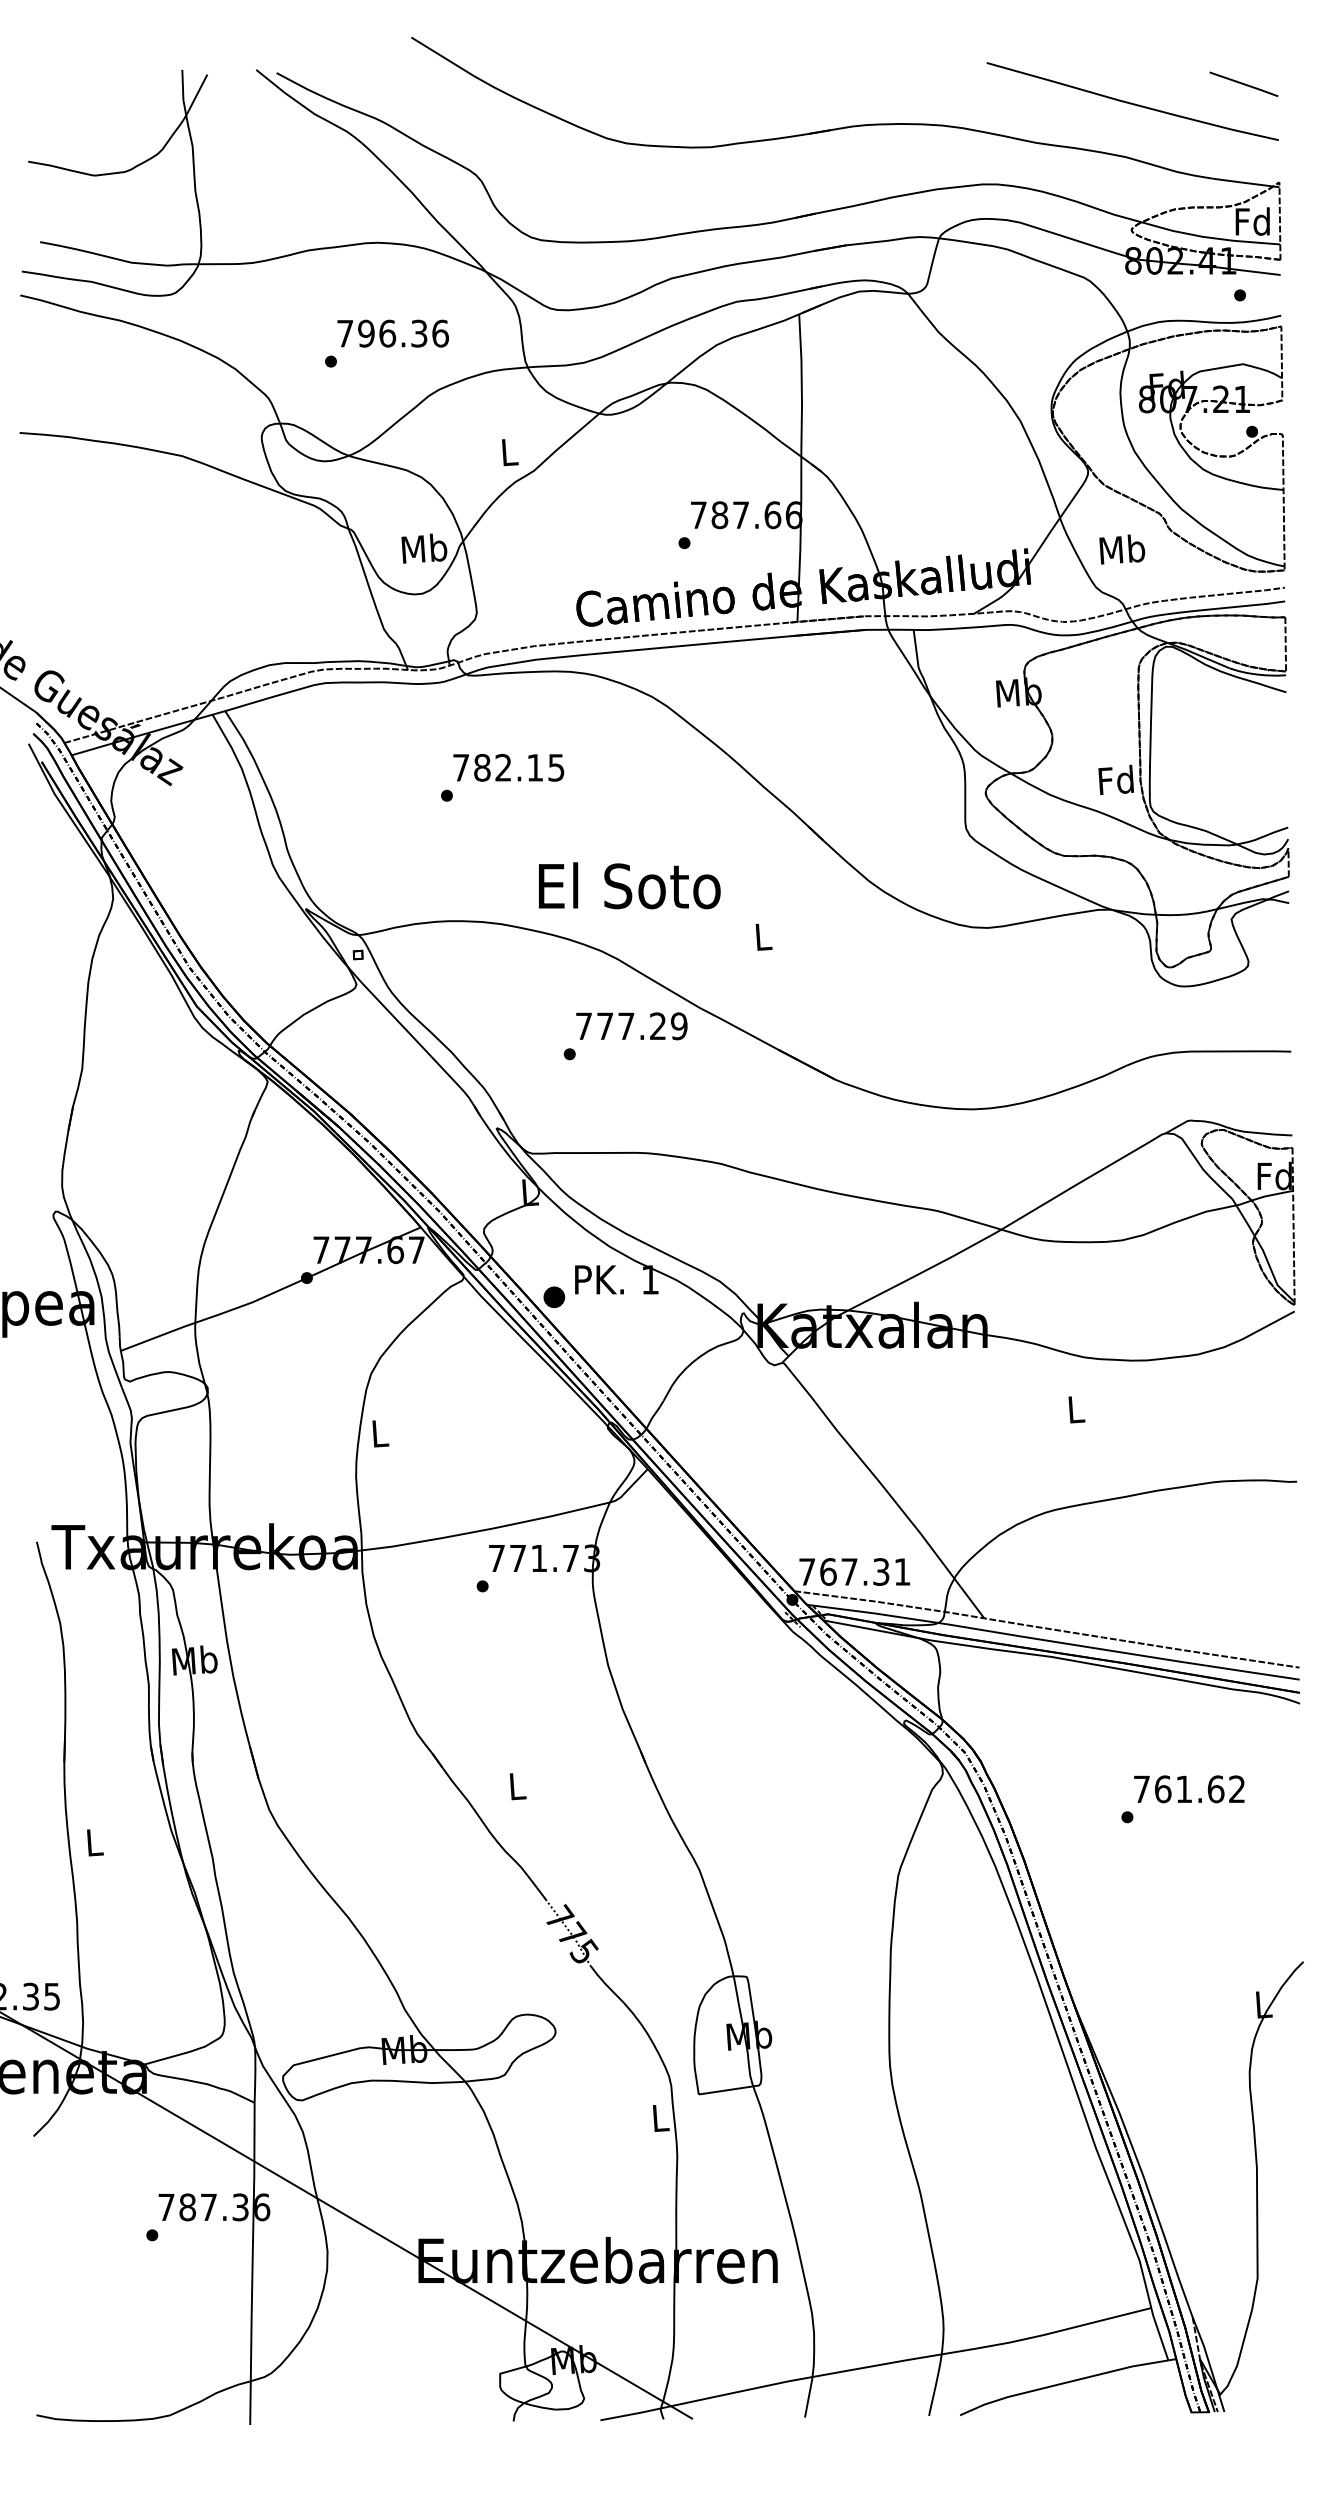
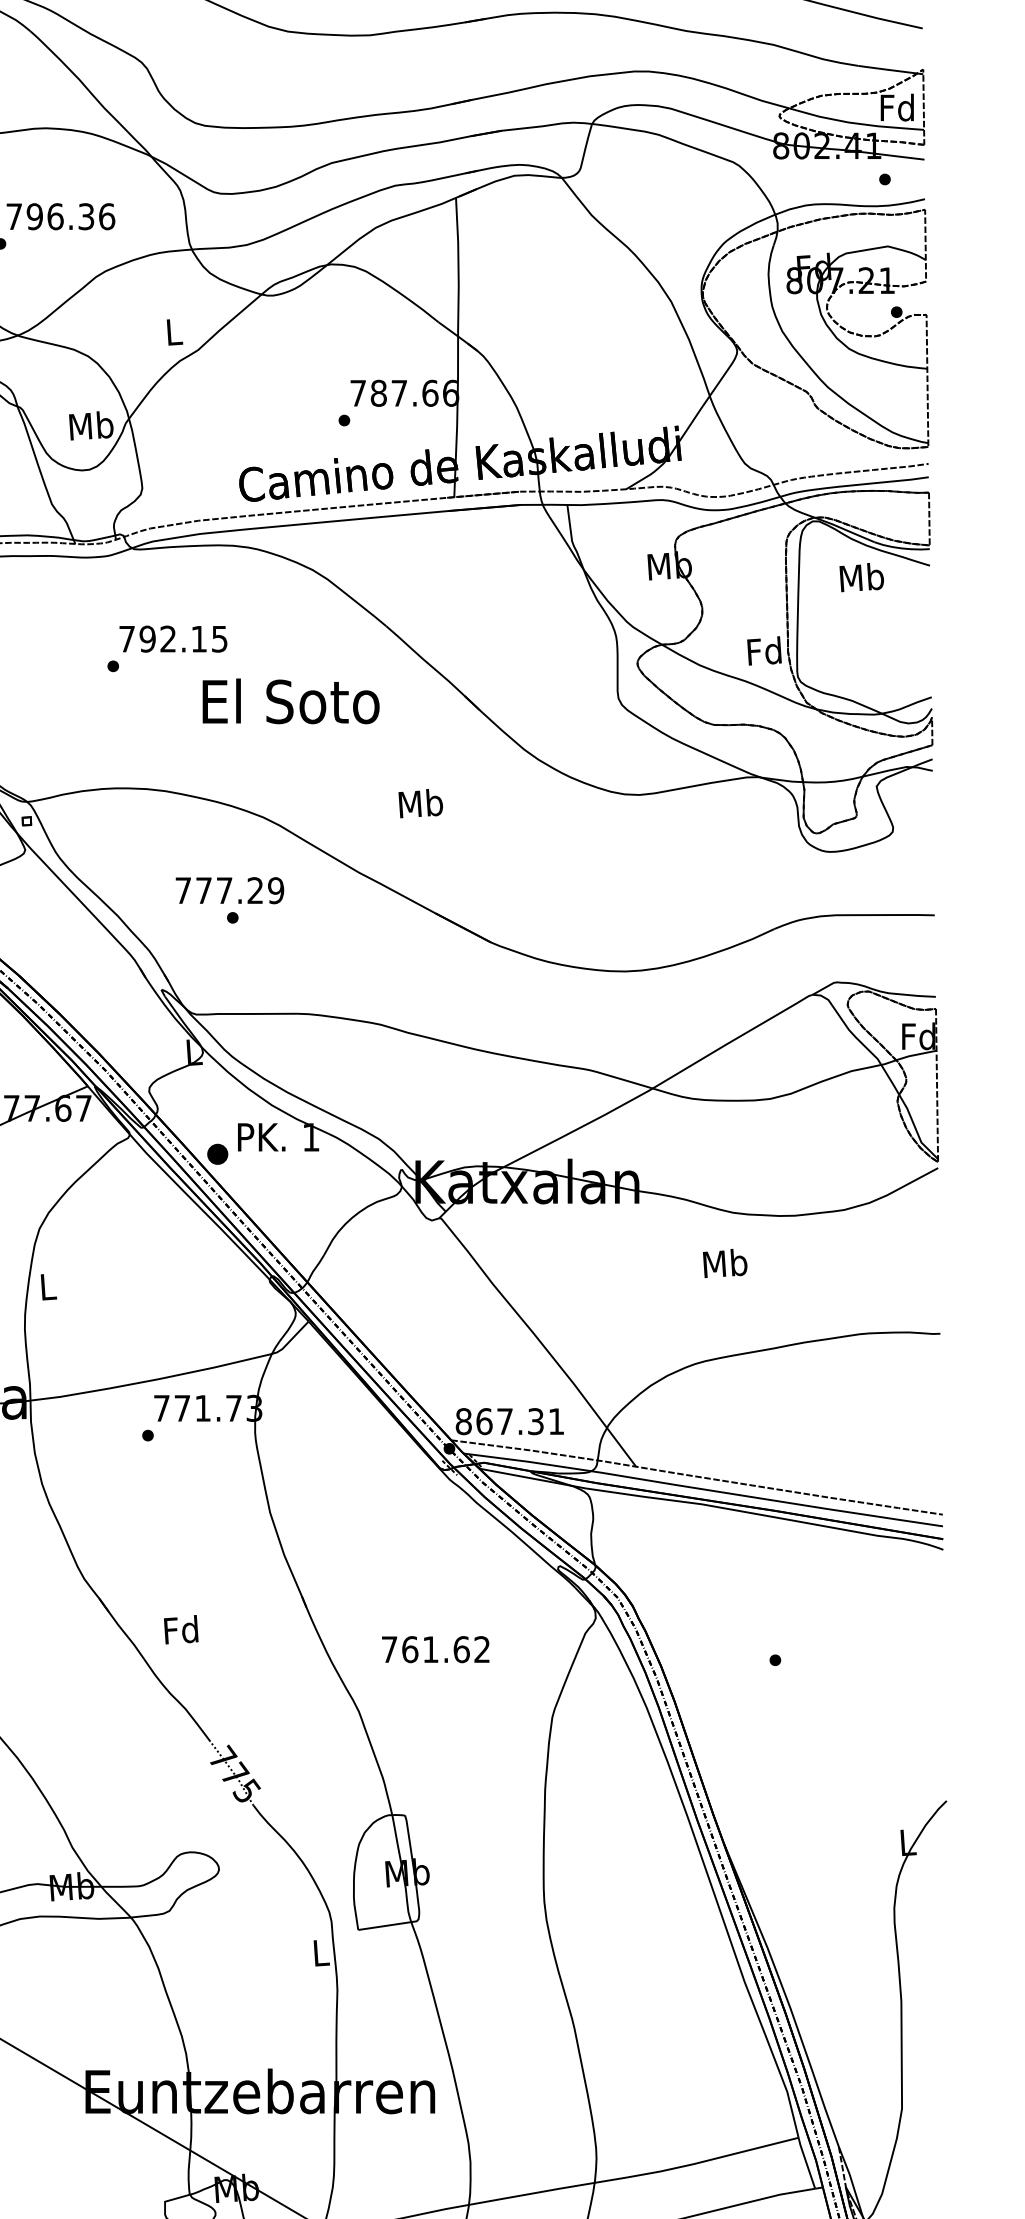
text: (1122, 549) -> (862, 577), moved
text: (482, 767) -> (147, 638), 782.15 -> 792.15
text: (629, 885) -> (290, 701), moved
text: (762, 936) -> (420, 803), L -> Mb
text: (631, 1026) -> (229, 890), moved
text: (1075, 1409) -> (724, 1263), L -> Mb
text: (807, 1571) -> (464, 1421), 767.31 -> 867.31
text: (516, 1785) -> (180, 1629), L -> Fd
text: (1189, 1789) -> (435, 1649), moved

